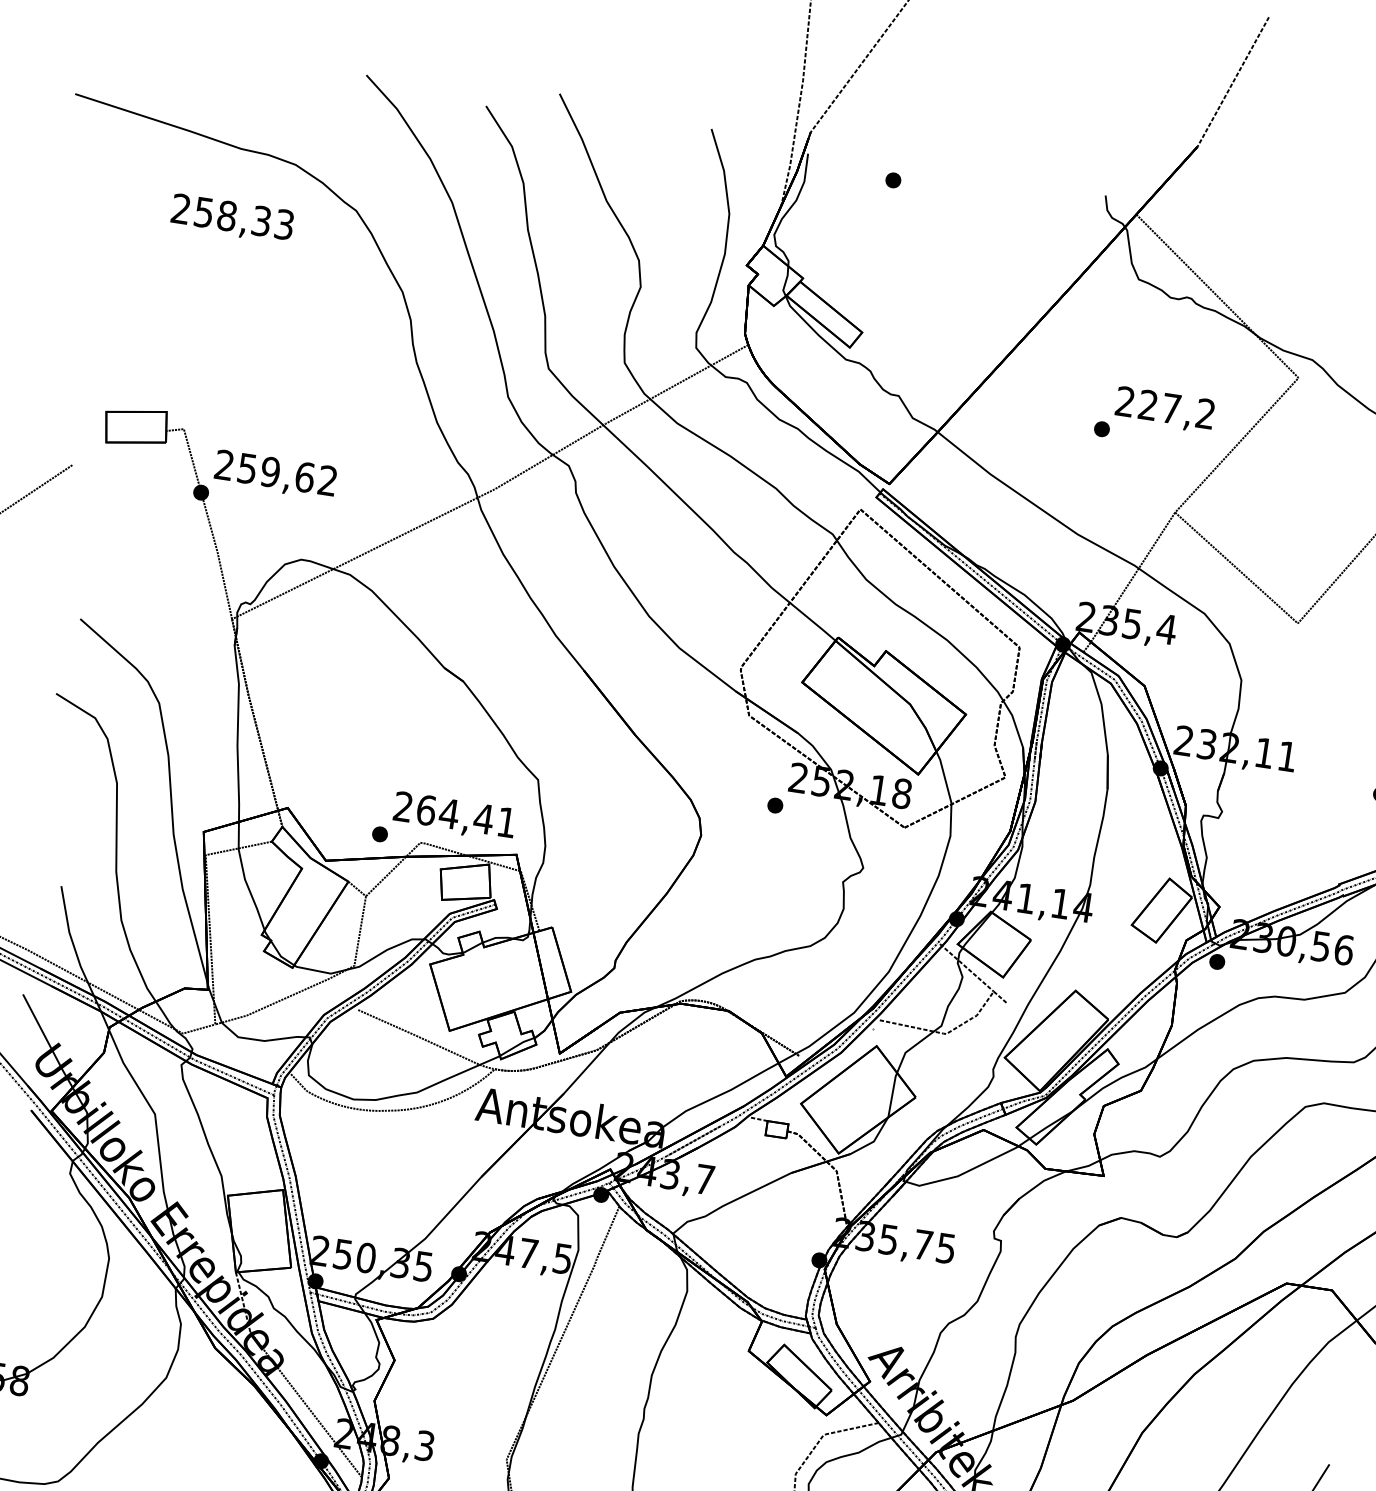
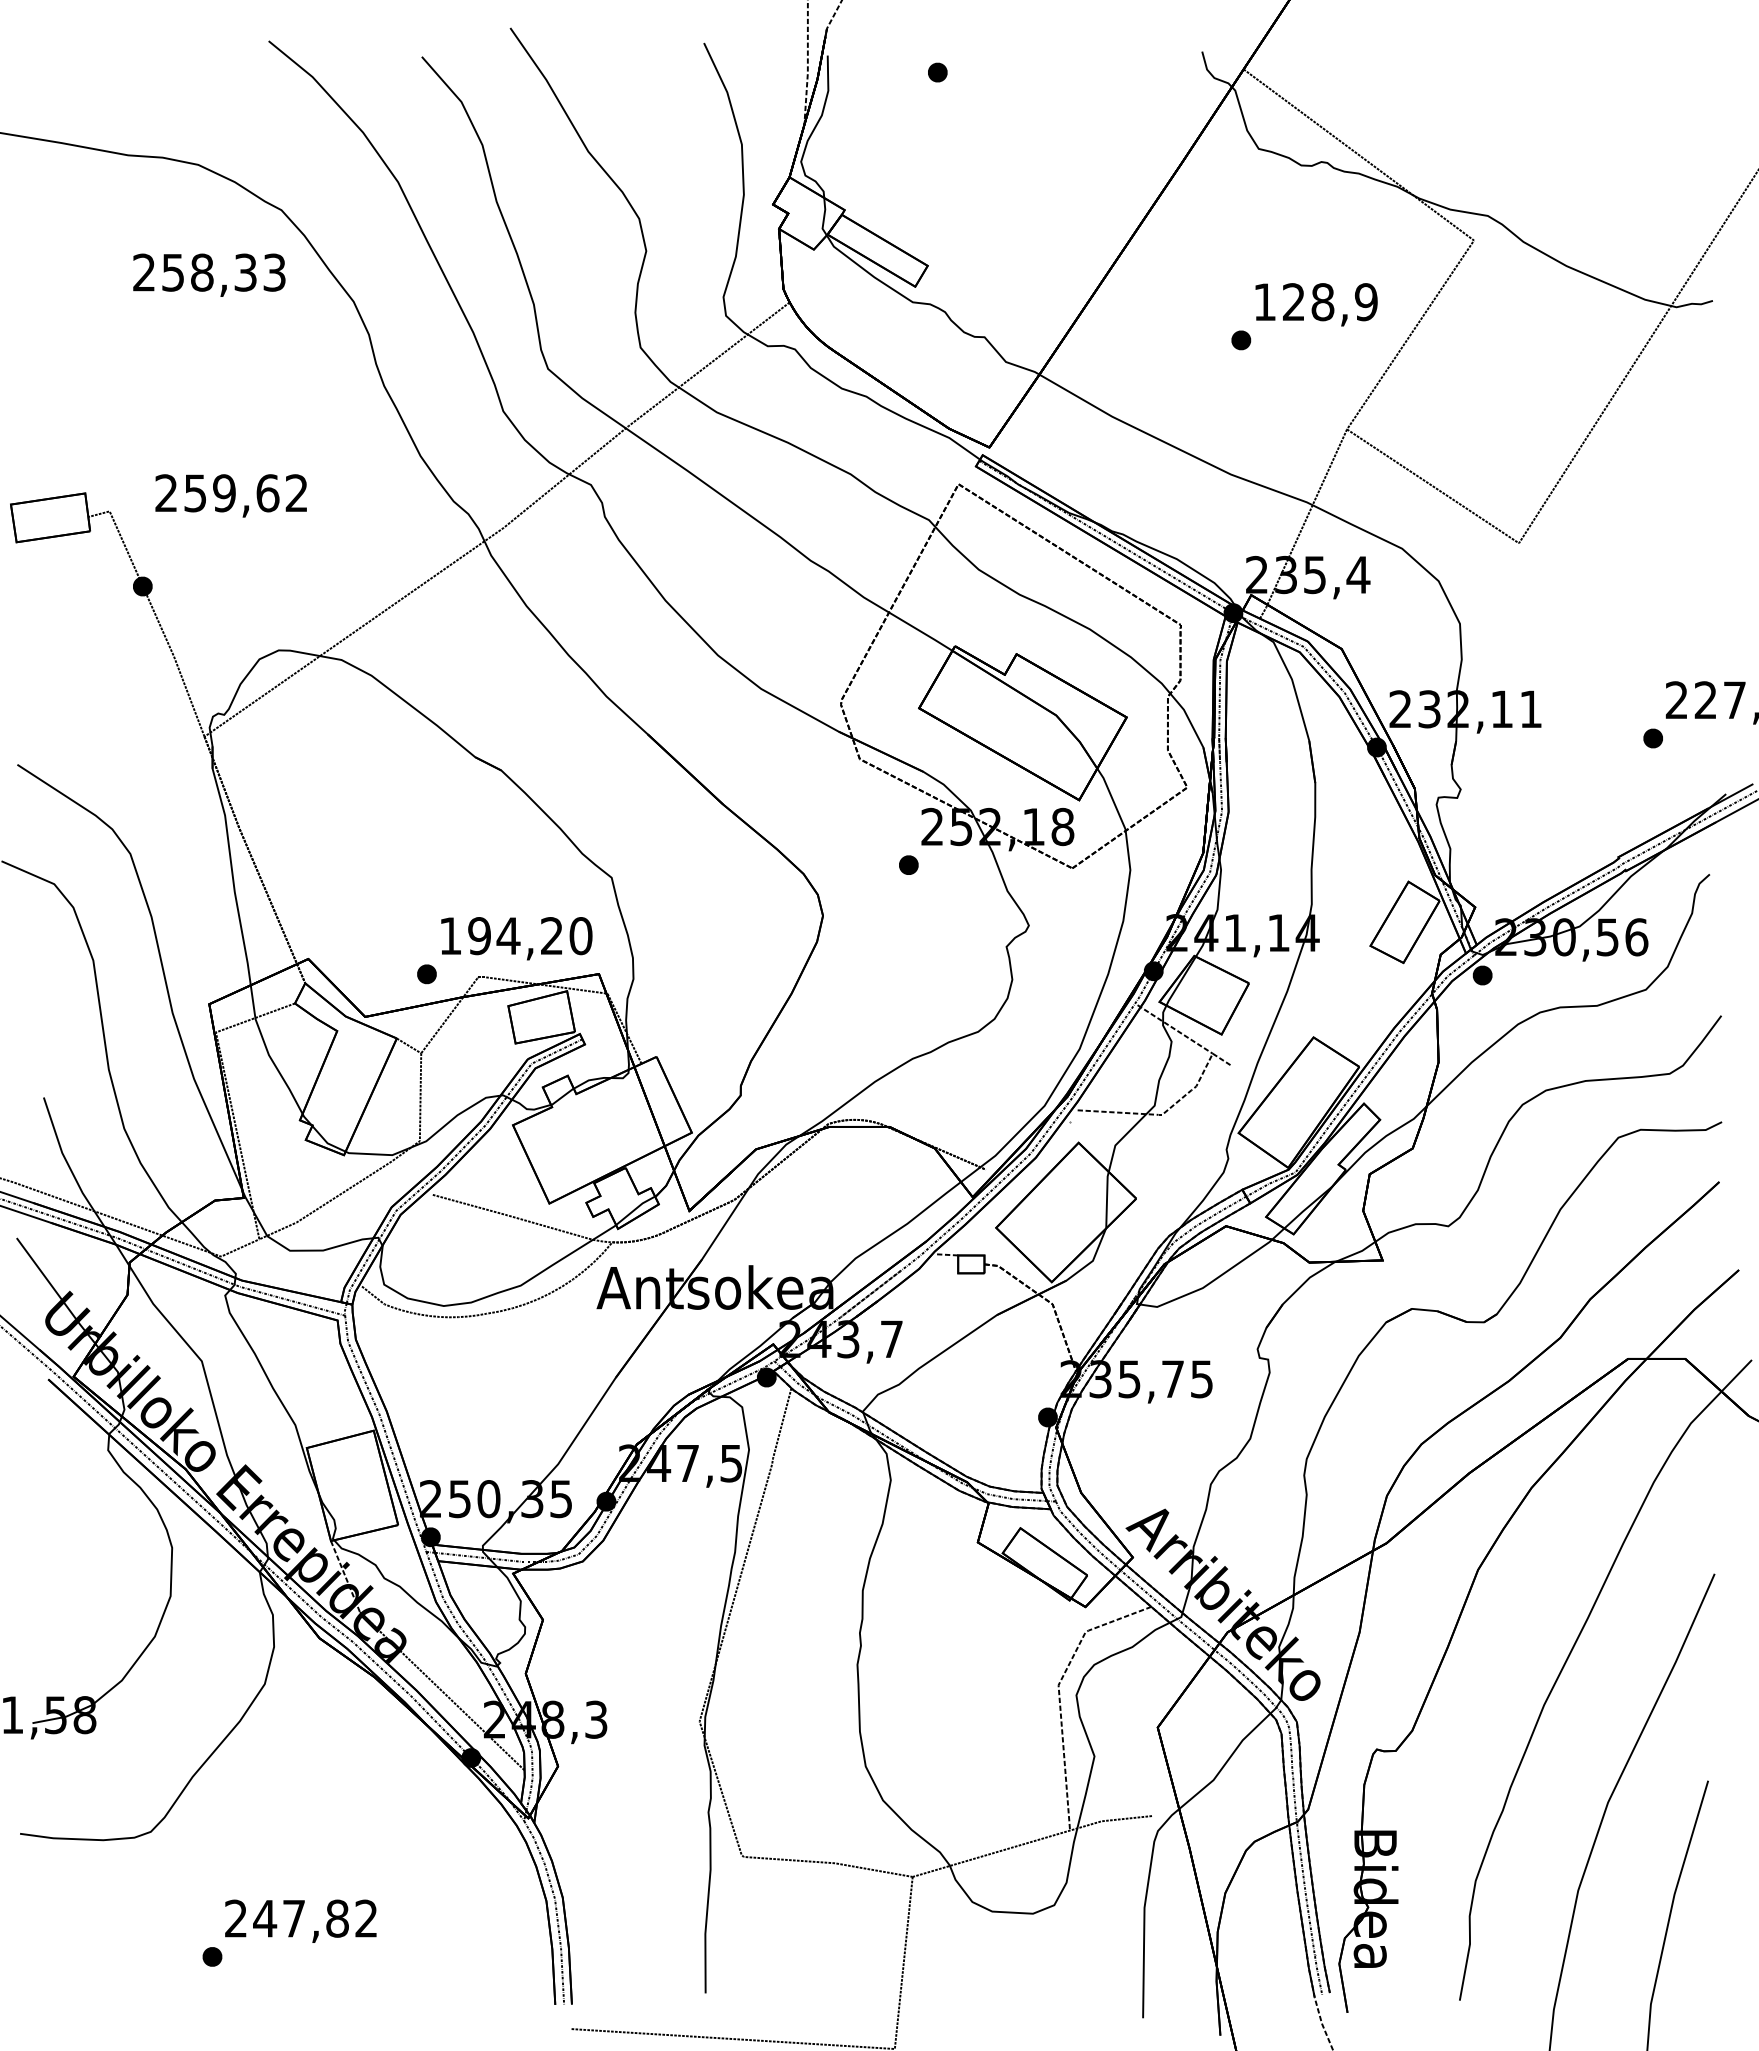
text: (232, 218) -> (209, 274), moved
text: (1165, 408) -> (1315, 302), 227,2 -> 128,9
text: (275, 474) -> (230, 495), moved
text: (454, 814) -> (515, 936), 264,41 -> 194,20

